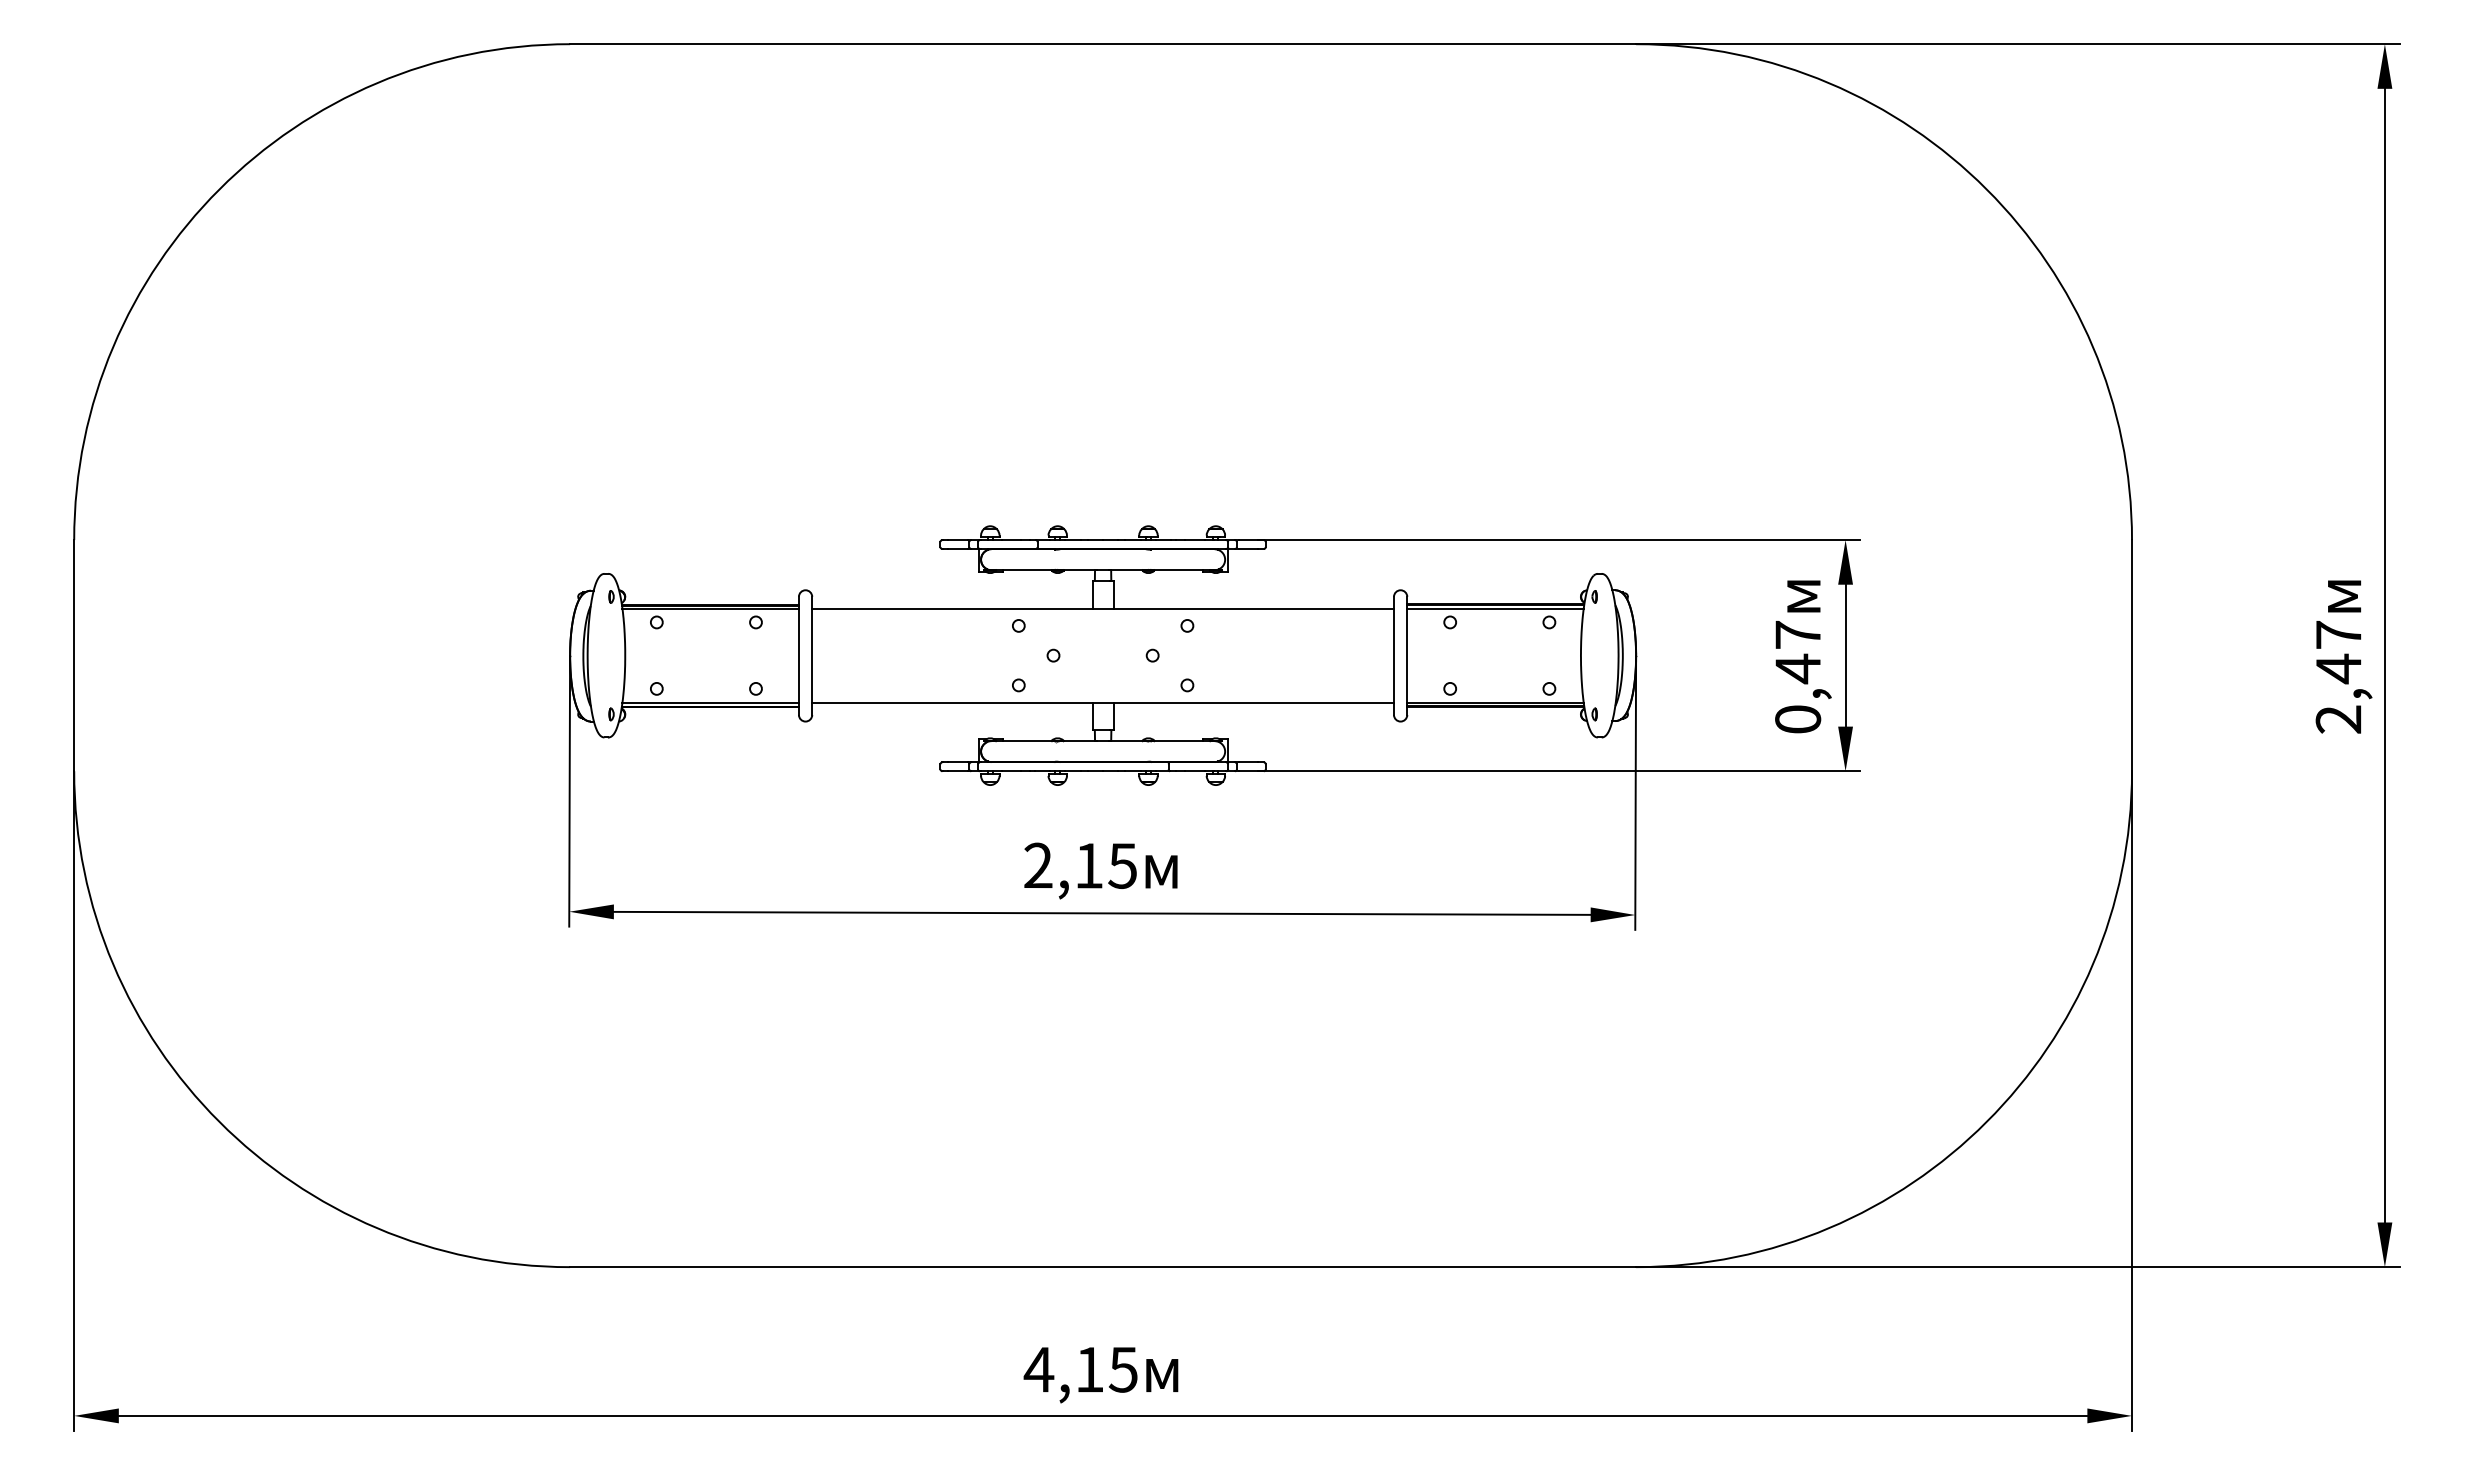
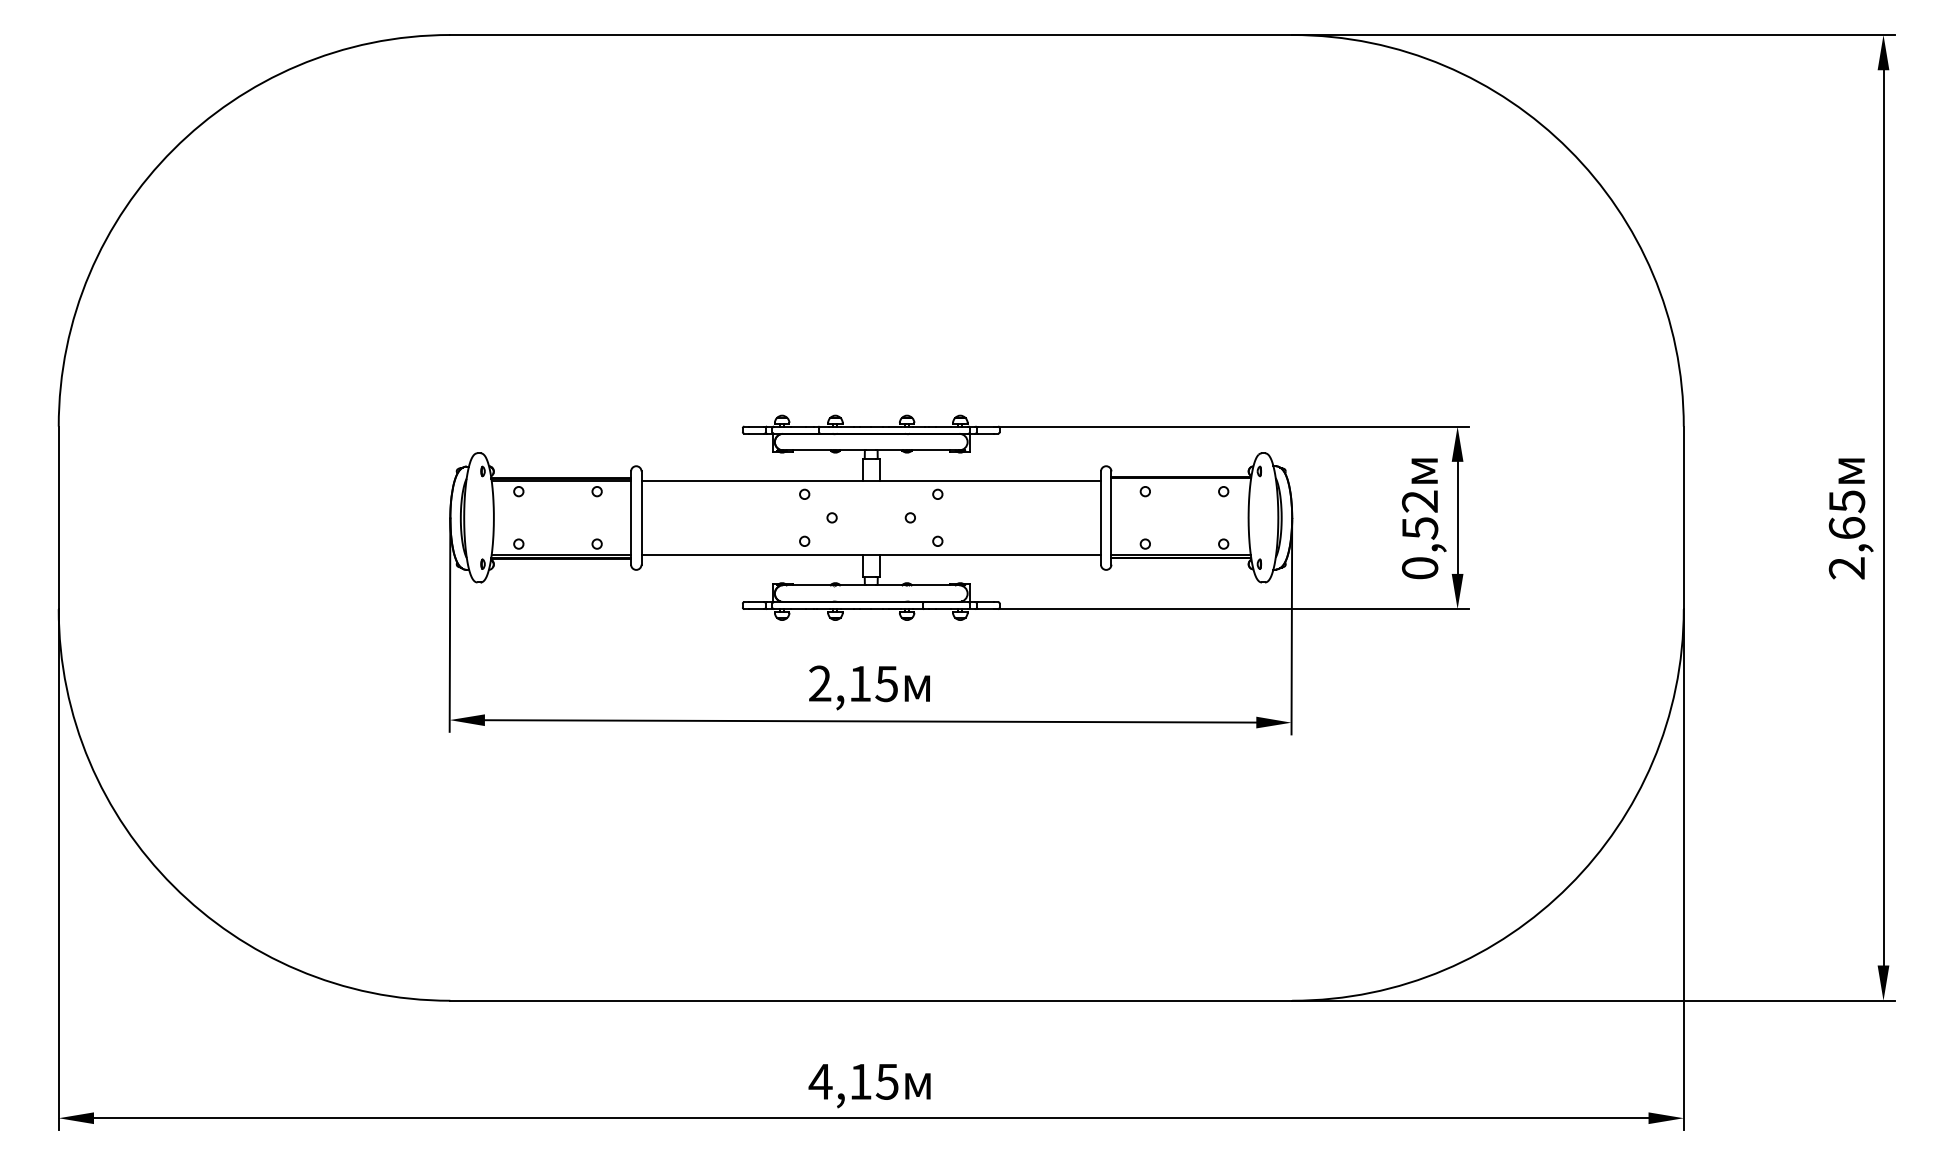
line: (1495, 608) -> (1181, 480), removed
text: (1798, 652) -> (1420, 515), 0,47 -> 0,52
text: (2338, 652) -> (1846, 515), 2,47 -> 2,65

